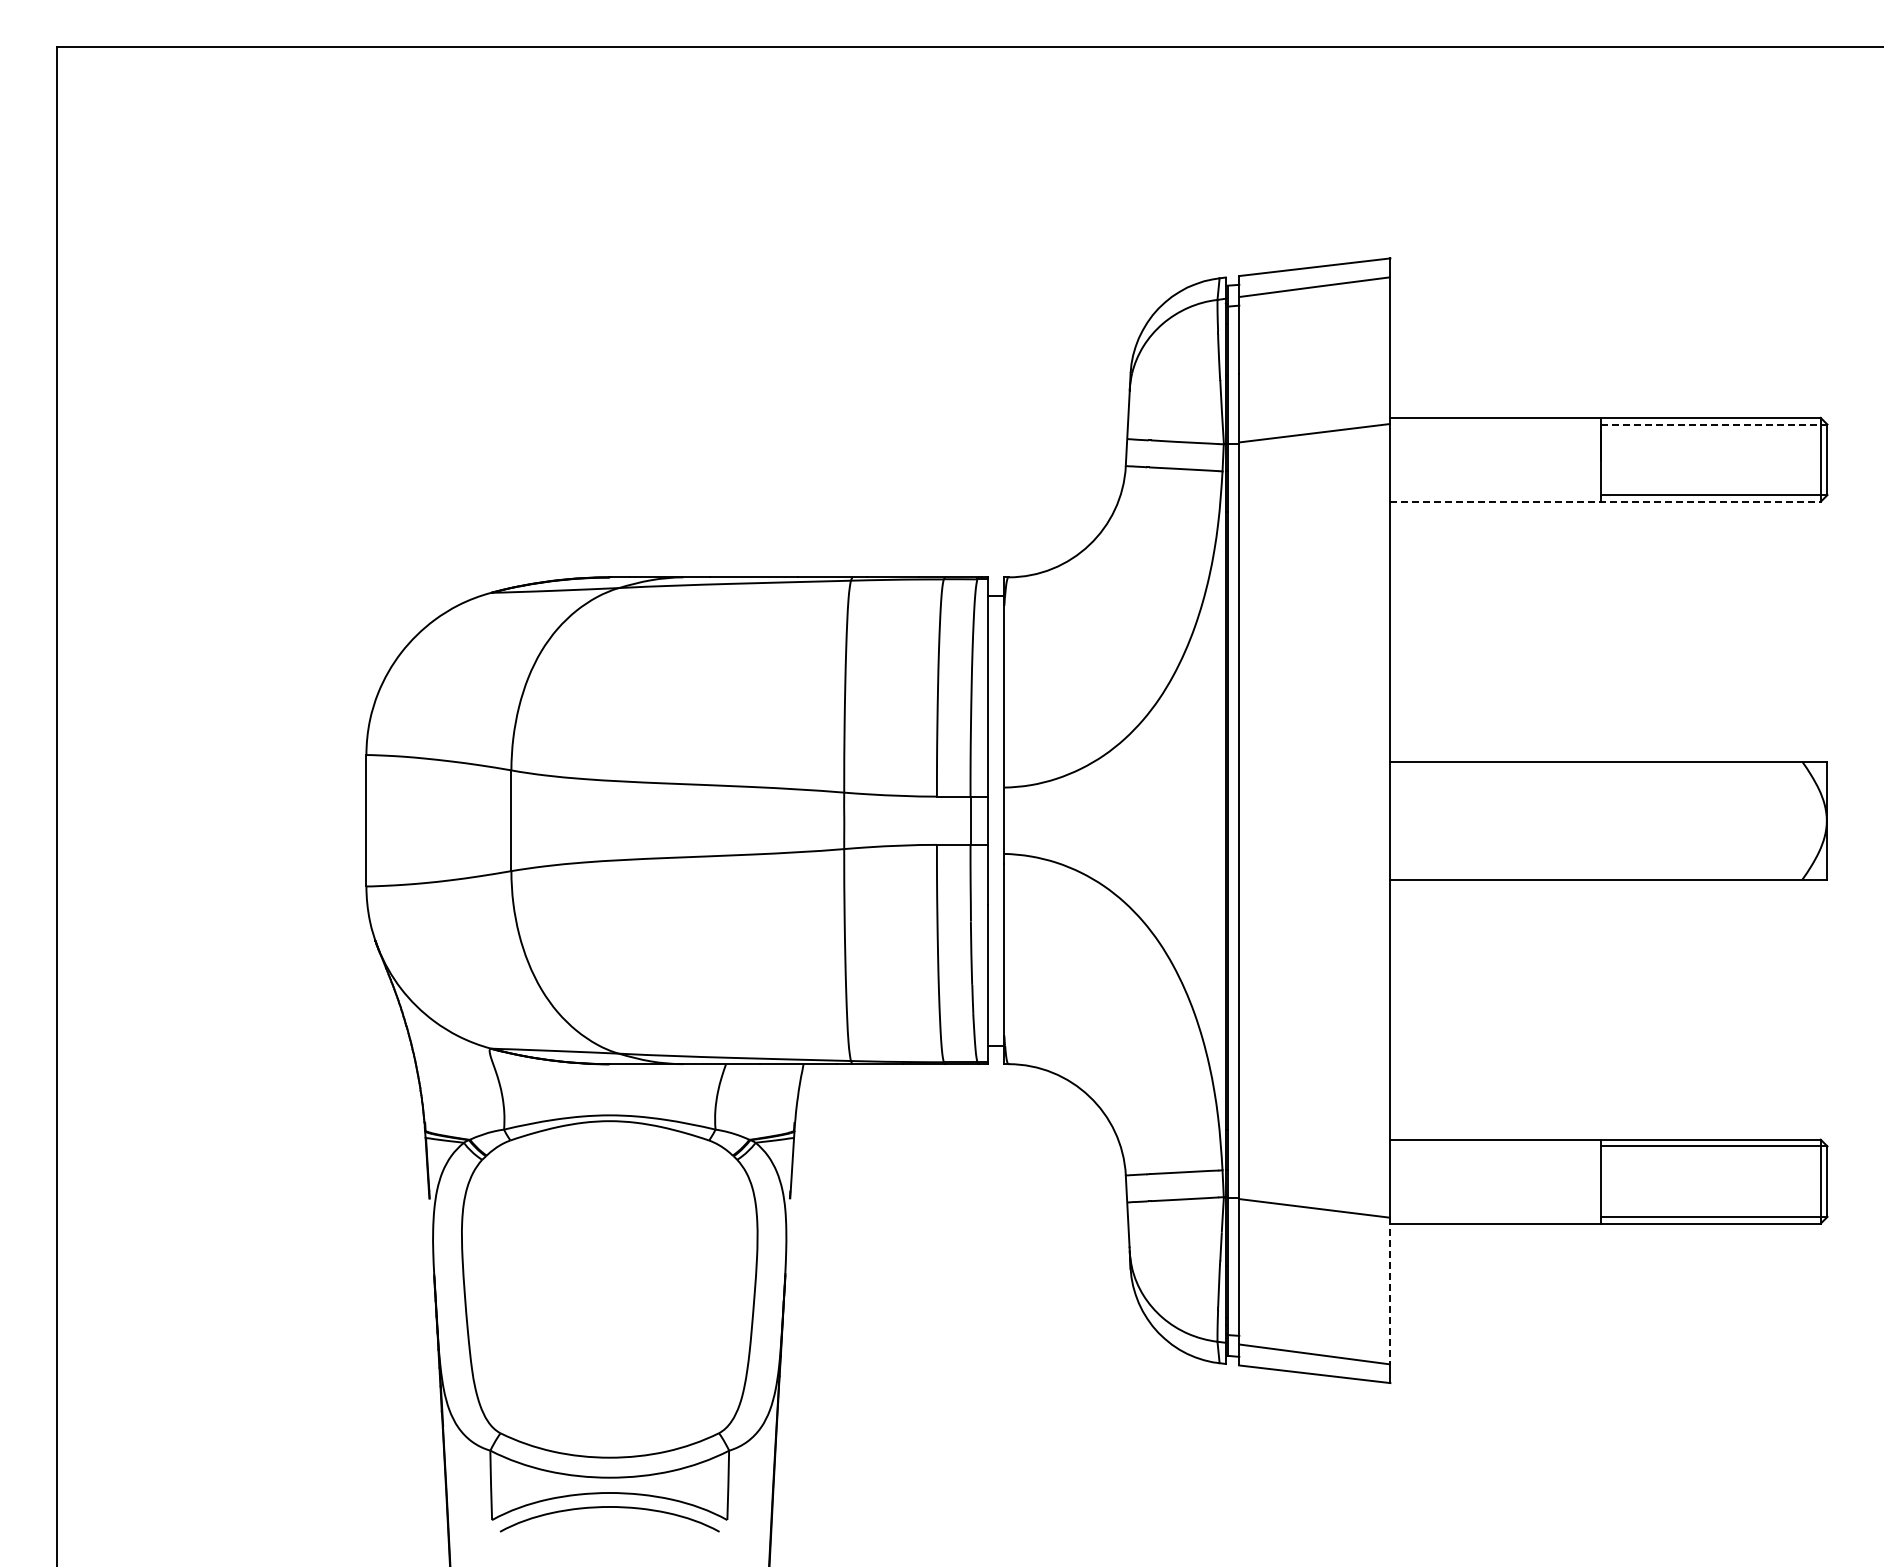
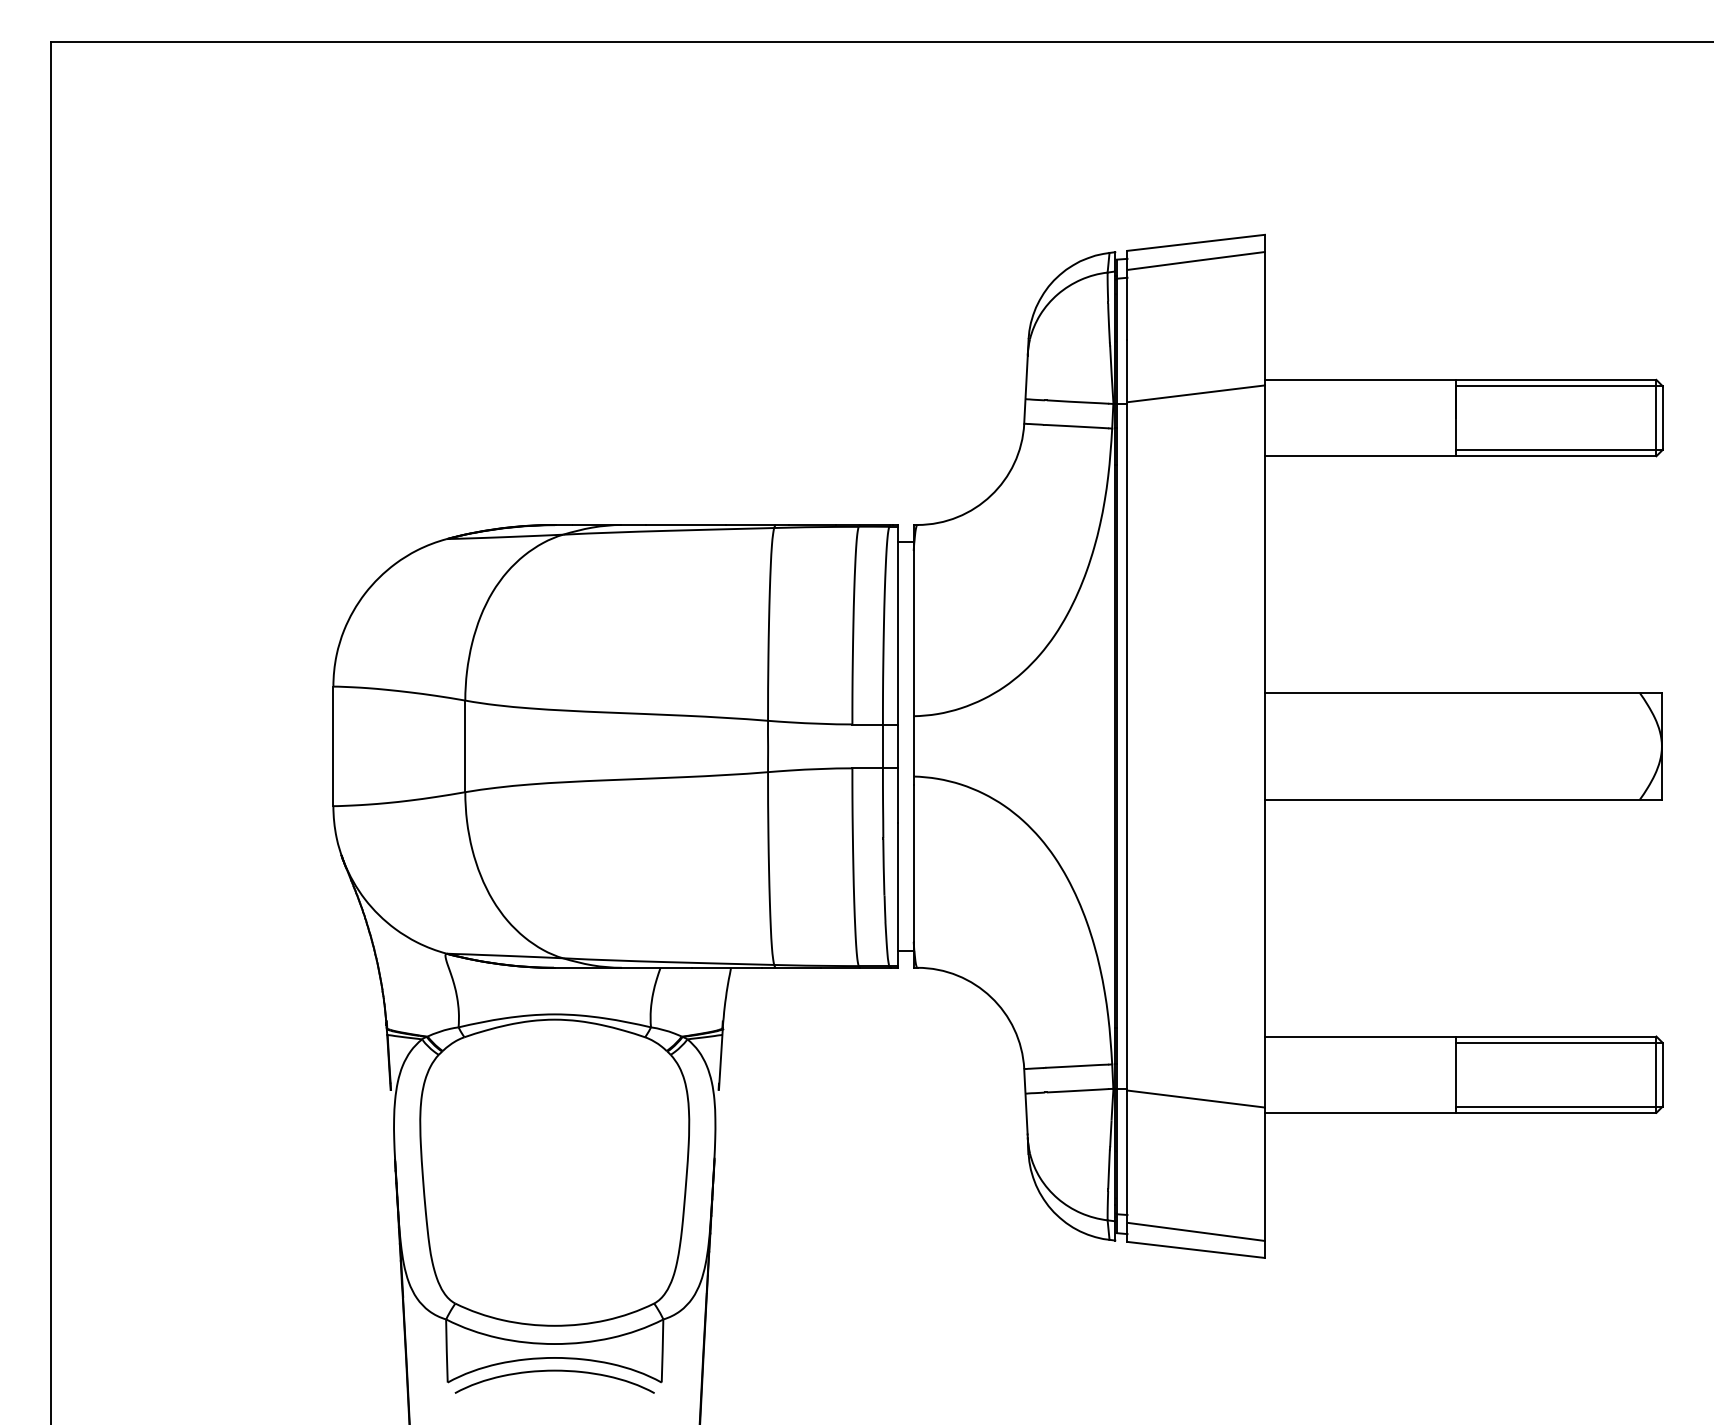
line: (1714, 424) -> (1559, 385), dashed -> solid
line: (1606, 501) -> (1461, 455), dashed -> solid
line: (1390, 1291) -> (1265, 1174), dashed -> solid

